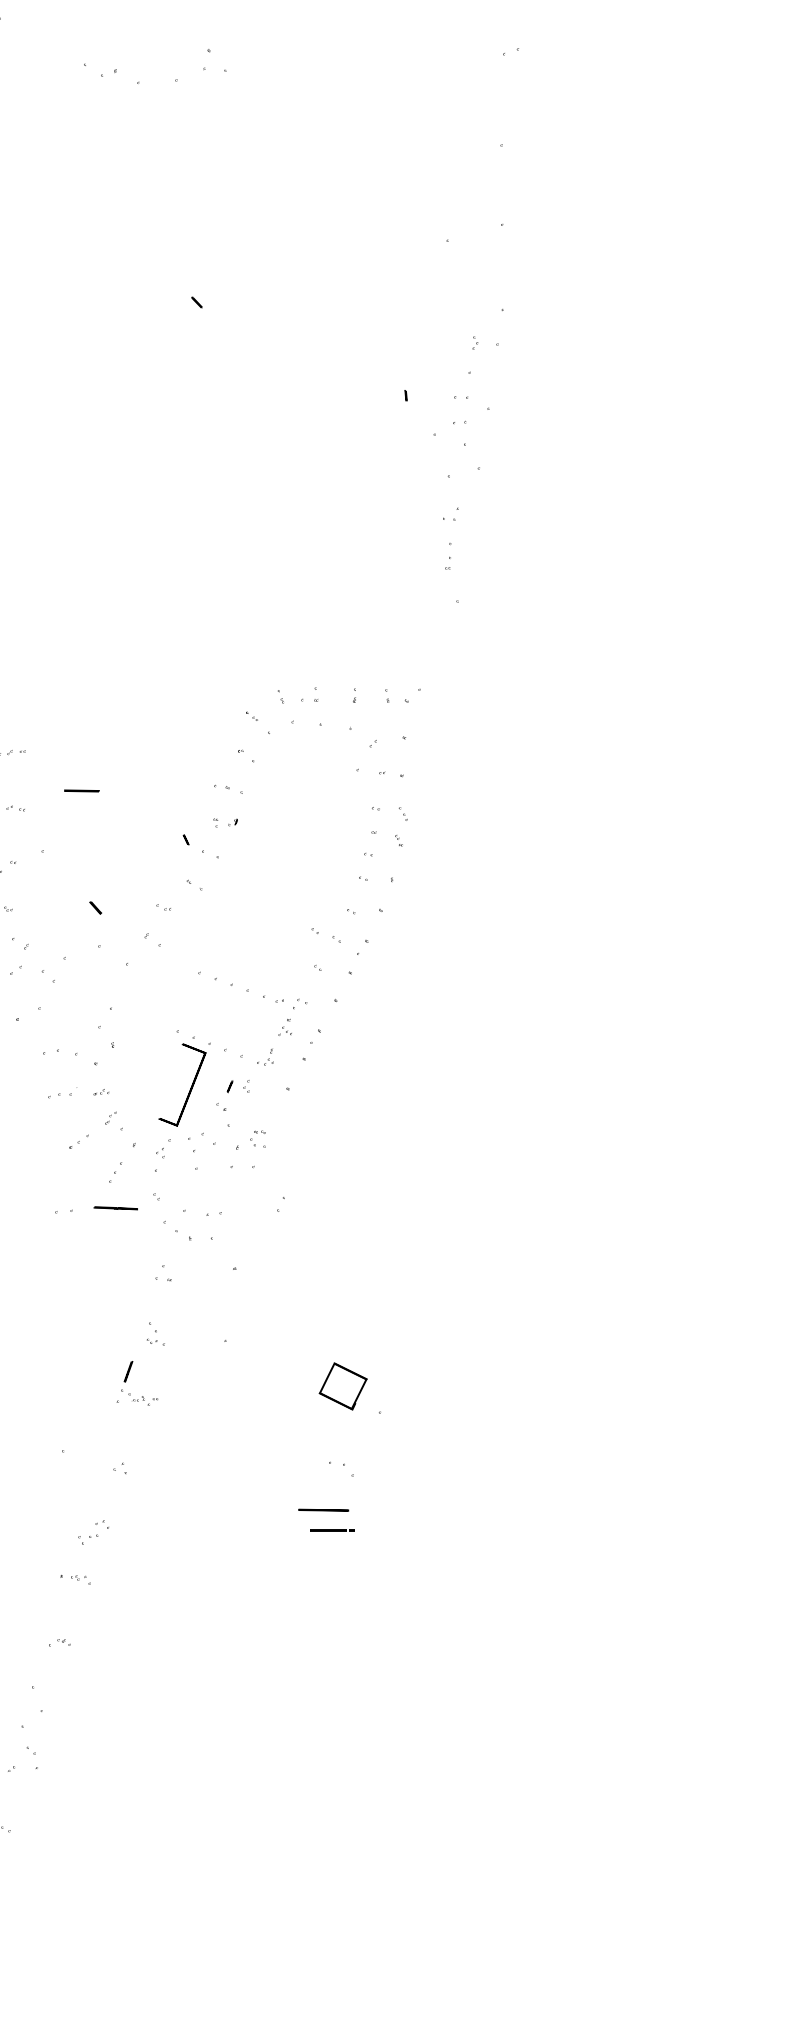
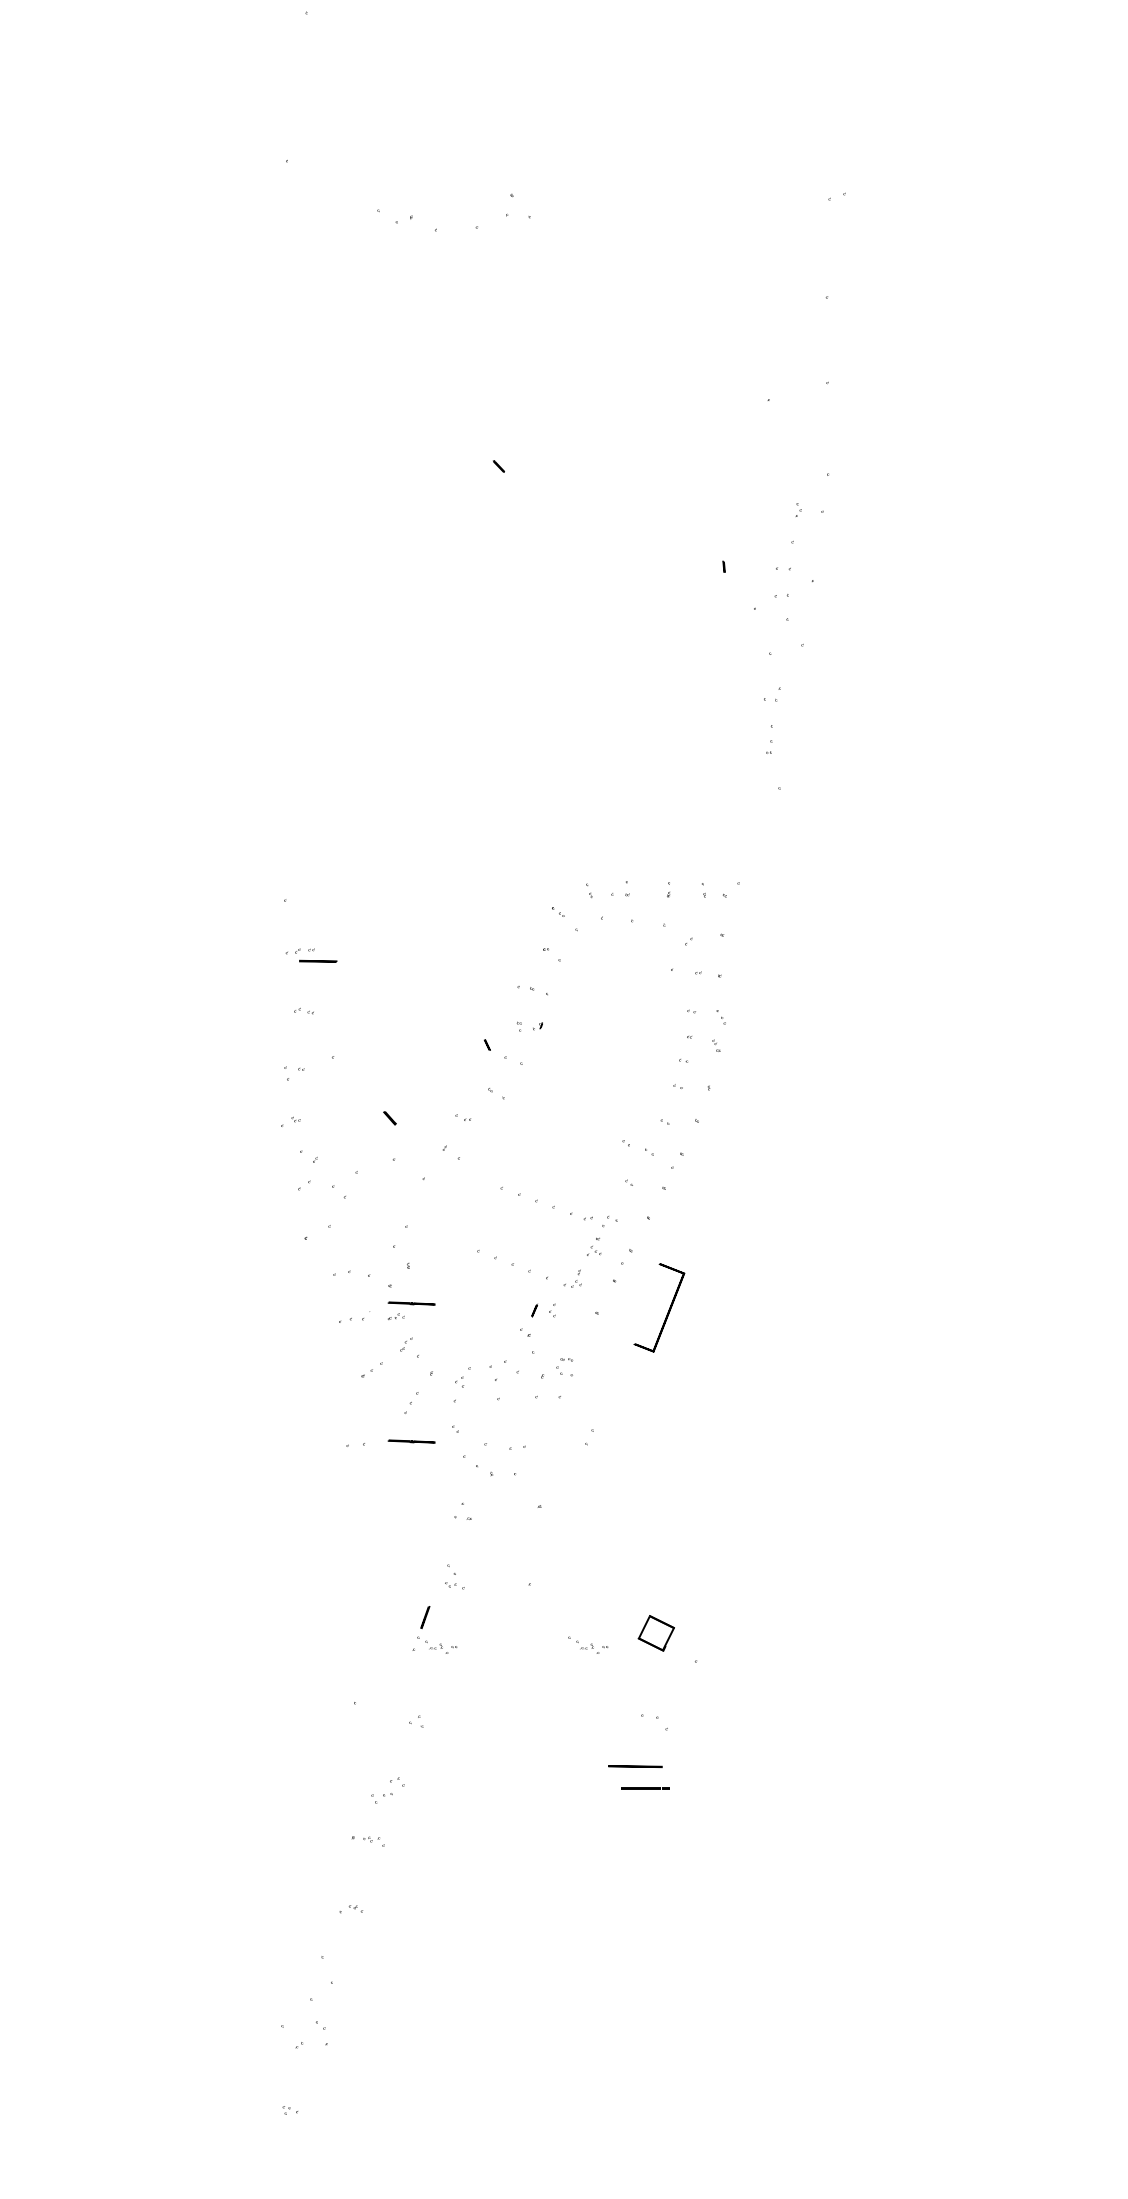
line: (82, 790) -> (318, 960), moved
line: (115, 1080) -> (411, 1303), added
part: (190, 1086) -> (668, 1309), moved
part: (343, 1386) -> (656, 1633), size x0.7
part: (280, 1396) -> (588, 1644), added

